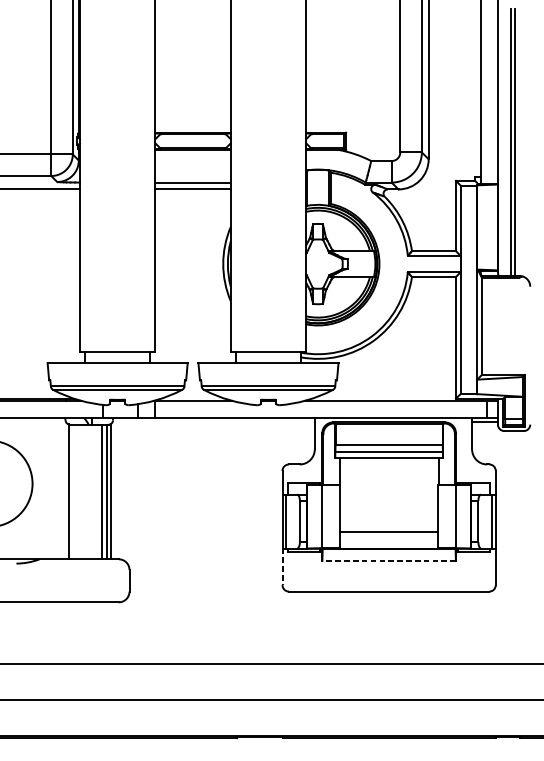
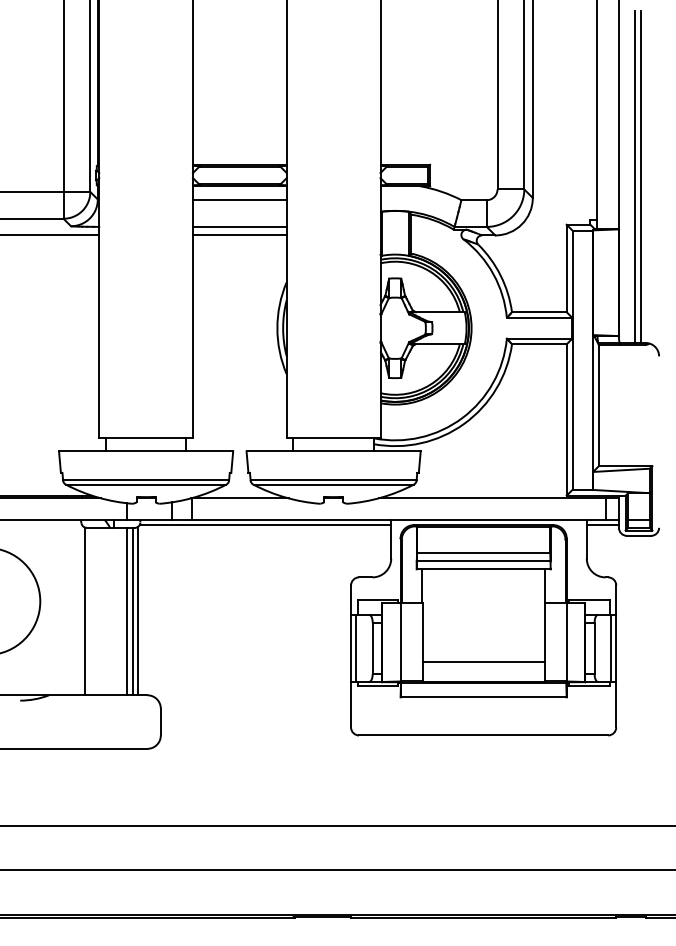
line: (192, 161) -> (239, 200), added
line: (213, 422) -> (265, 525), added
line: (389, 561) -> (483, 697), dashed -> solid
line: (282, 566) -> (351, 704), dashed -> solid

